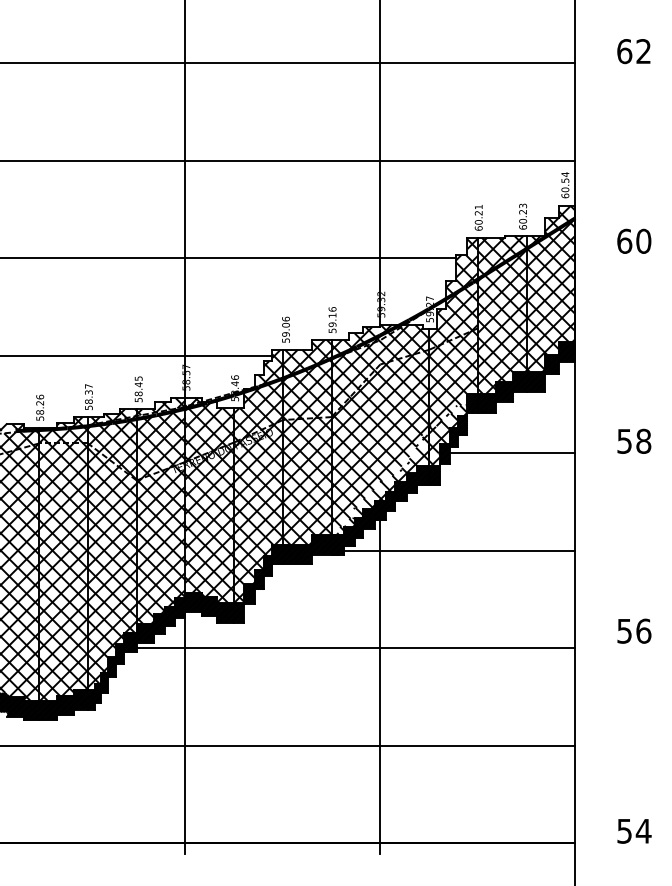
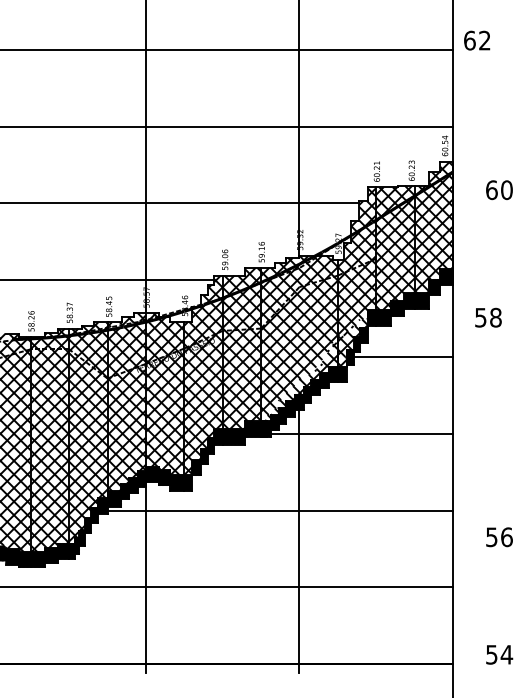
text: (634, 51) -> (477, 40), moved
text: (634, 441) -> (488, 317), moved
text: (634, 631) -> (499, 537), moved

